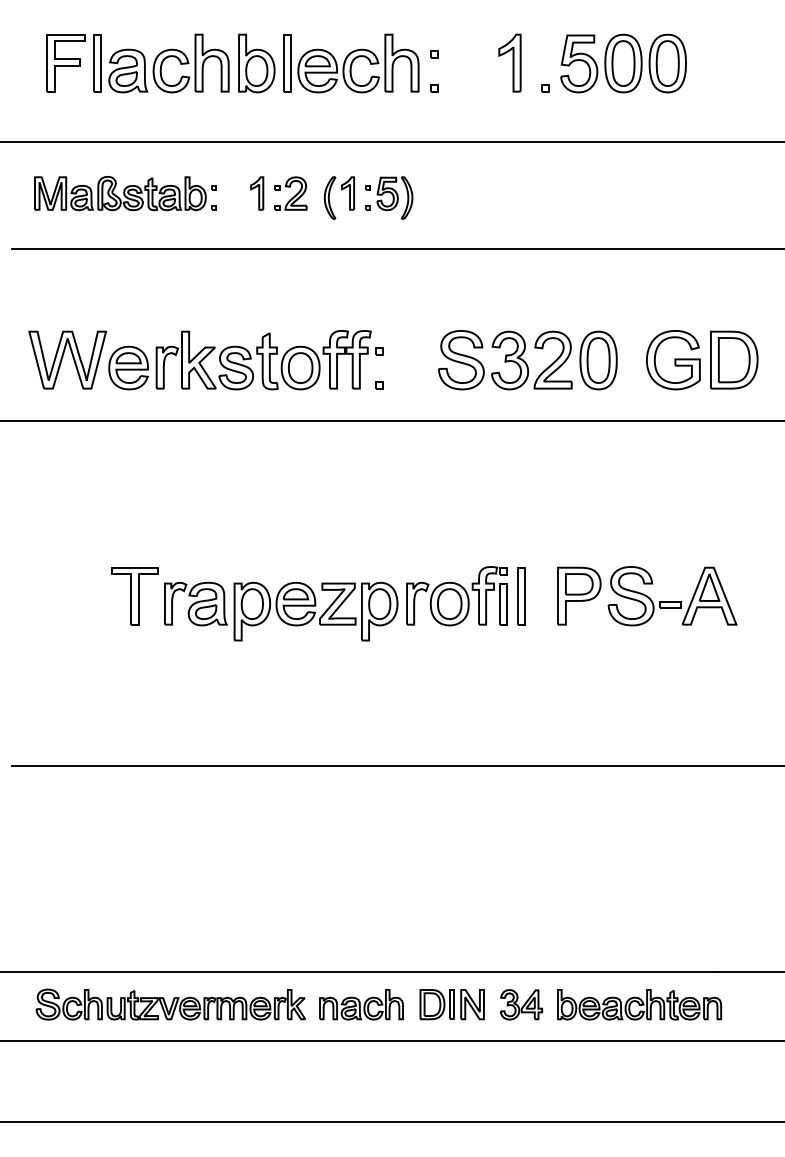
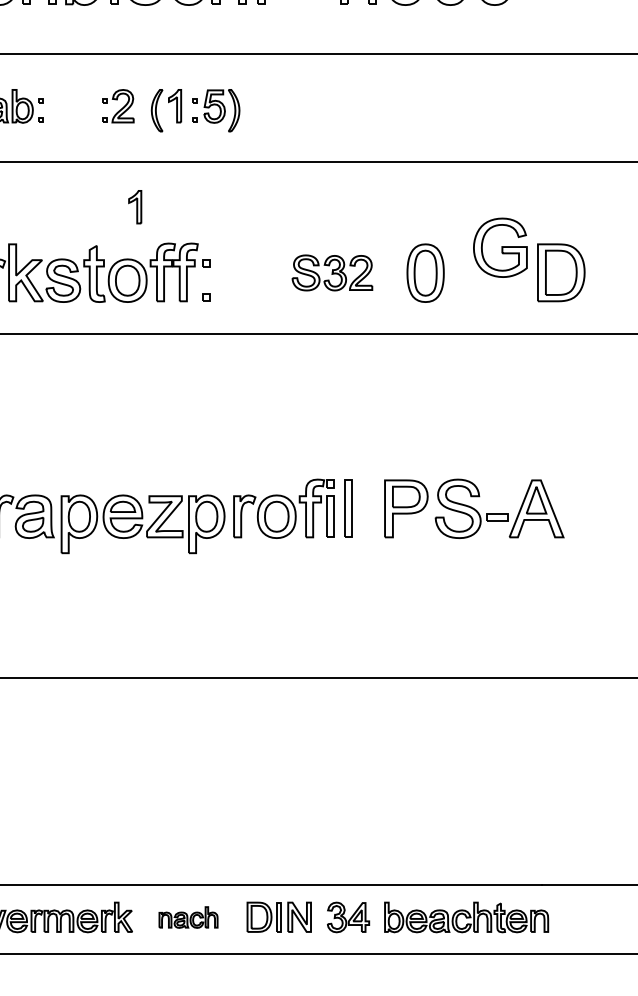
part: (257, 193) -> (135, 207), moved
part: (505, 360) -> (332, 273), size x0.6
part: (673, 360) -> (500, 248), moved
part: (361, 1004) -> (188, 917), size x0.7

